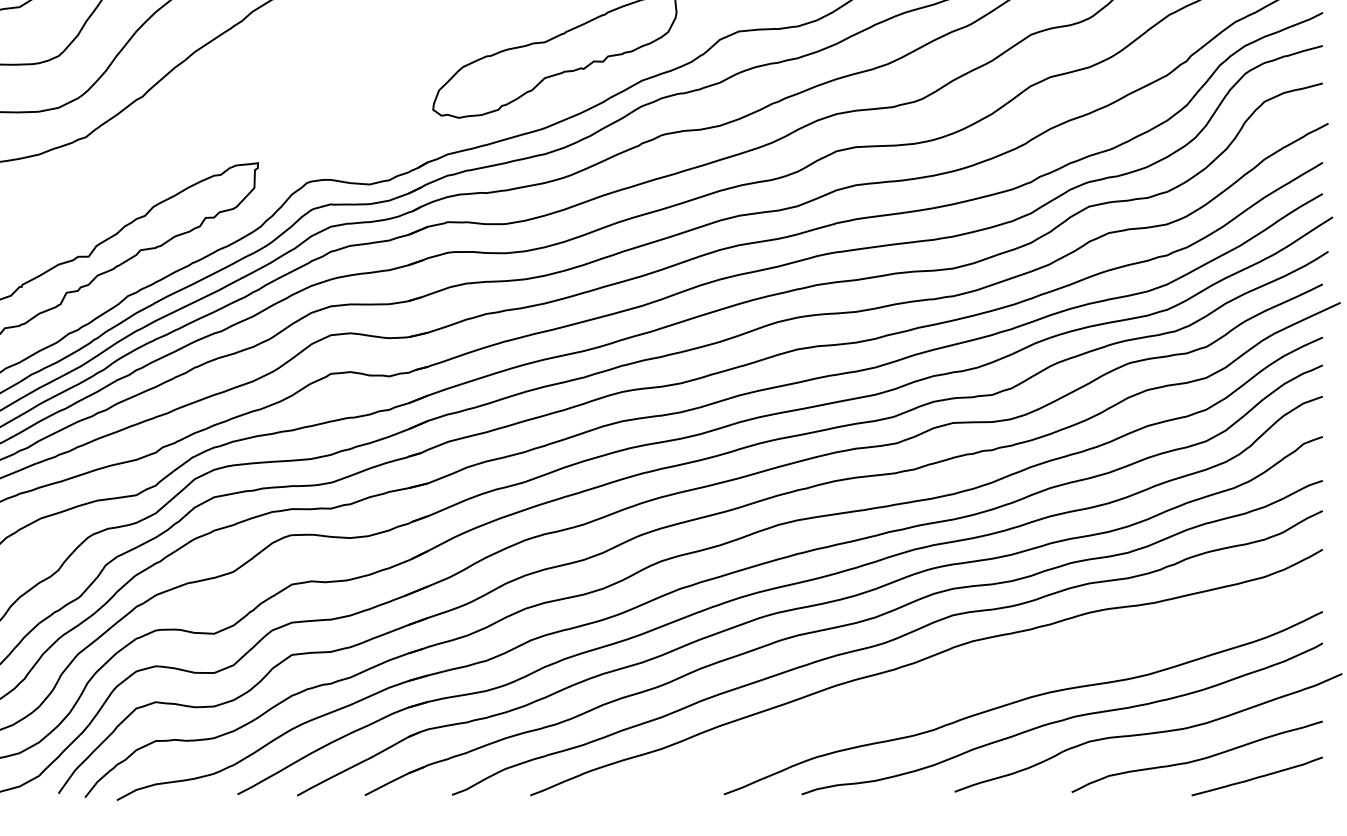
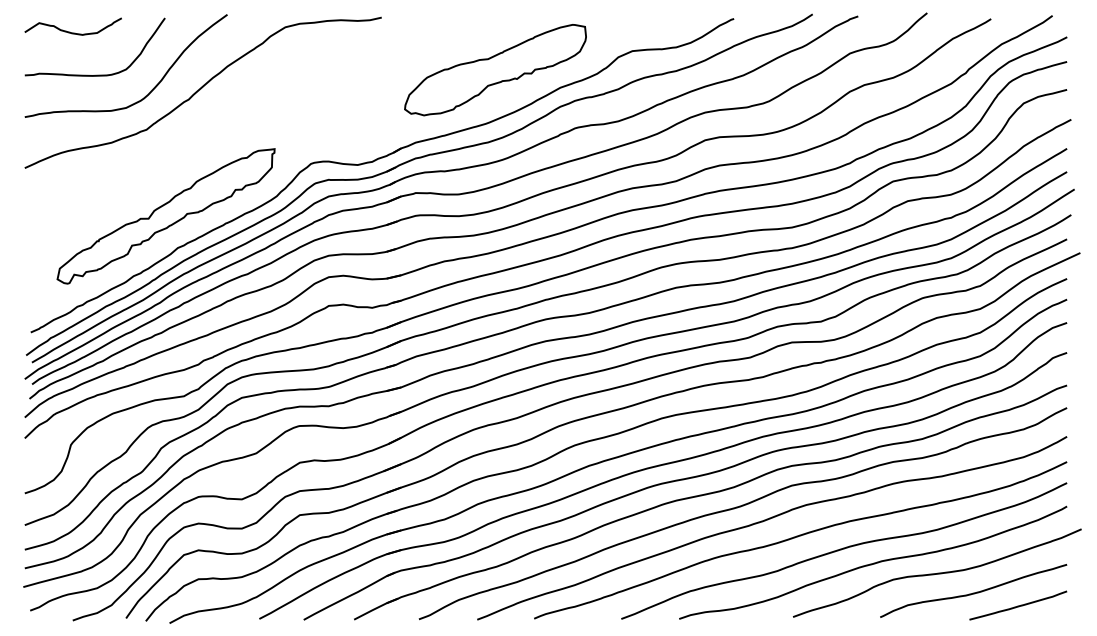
curve: (961, 684) -> (798, 537), added

